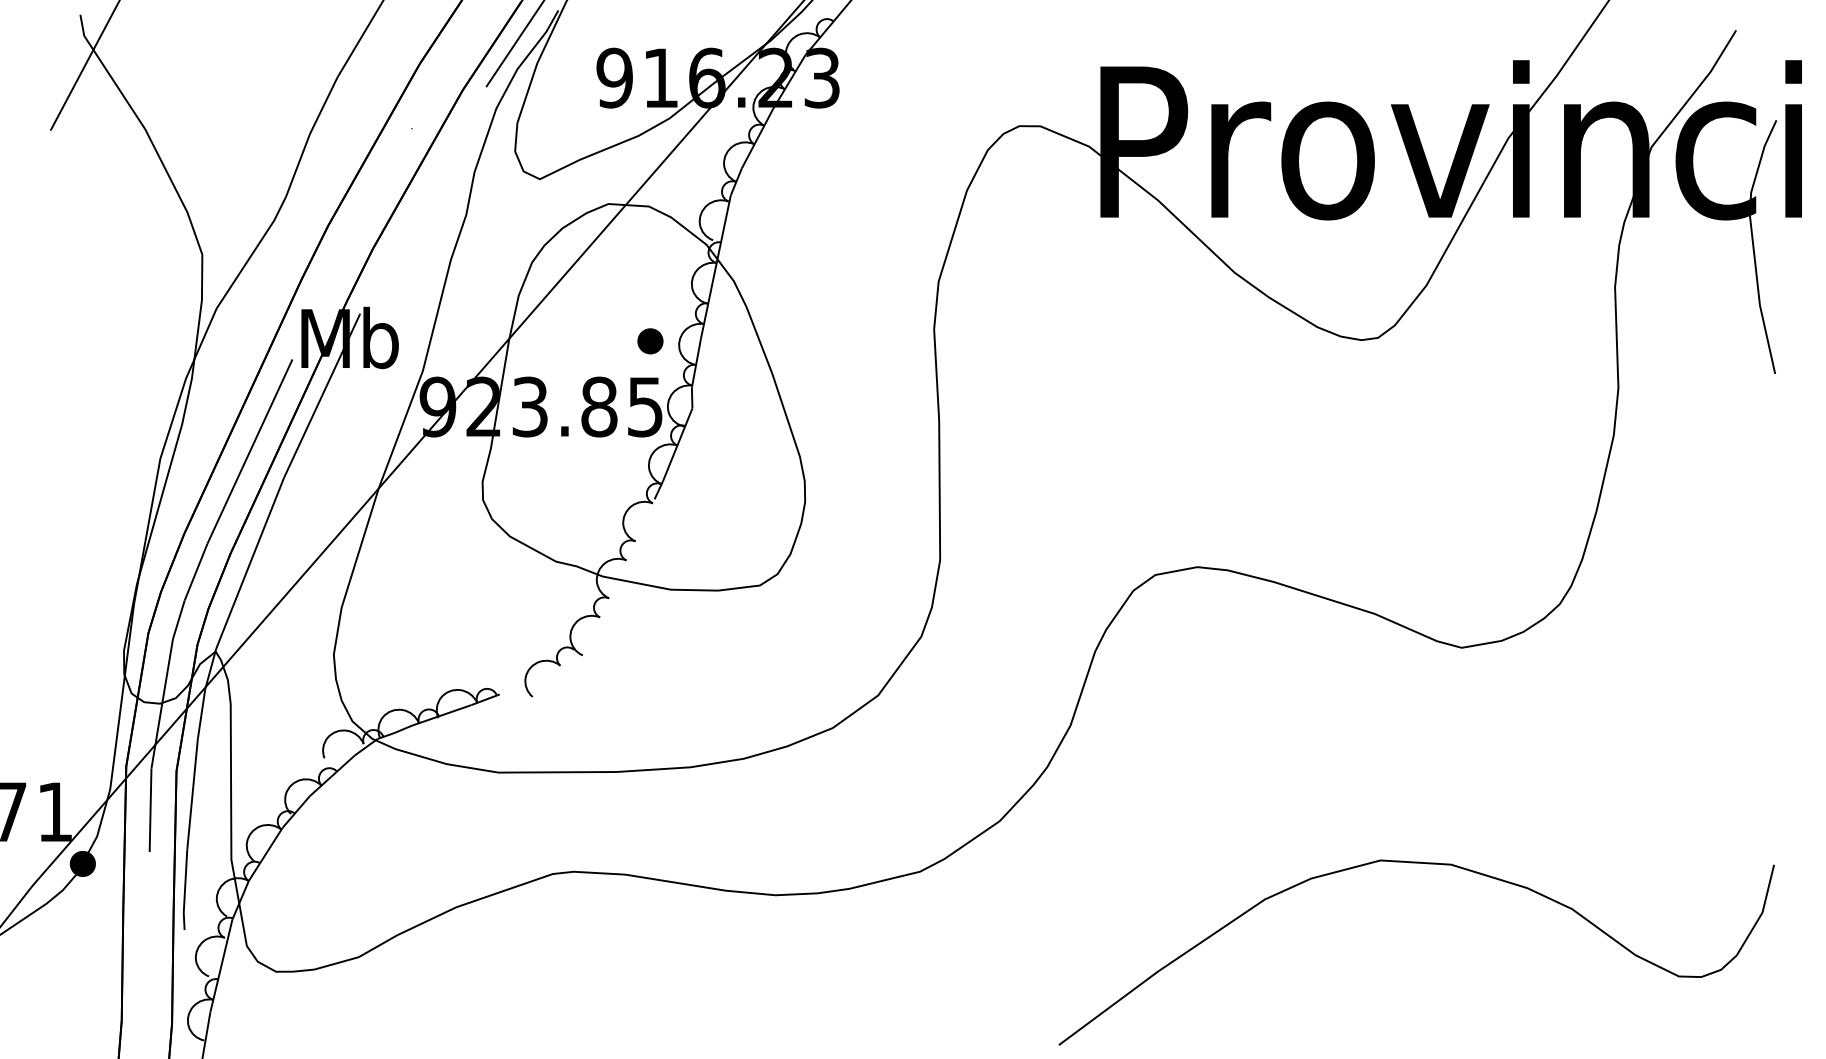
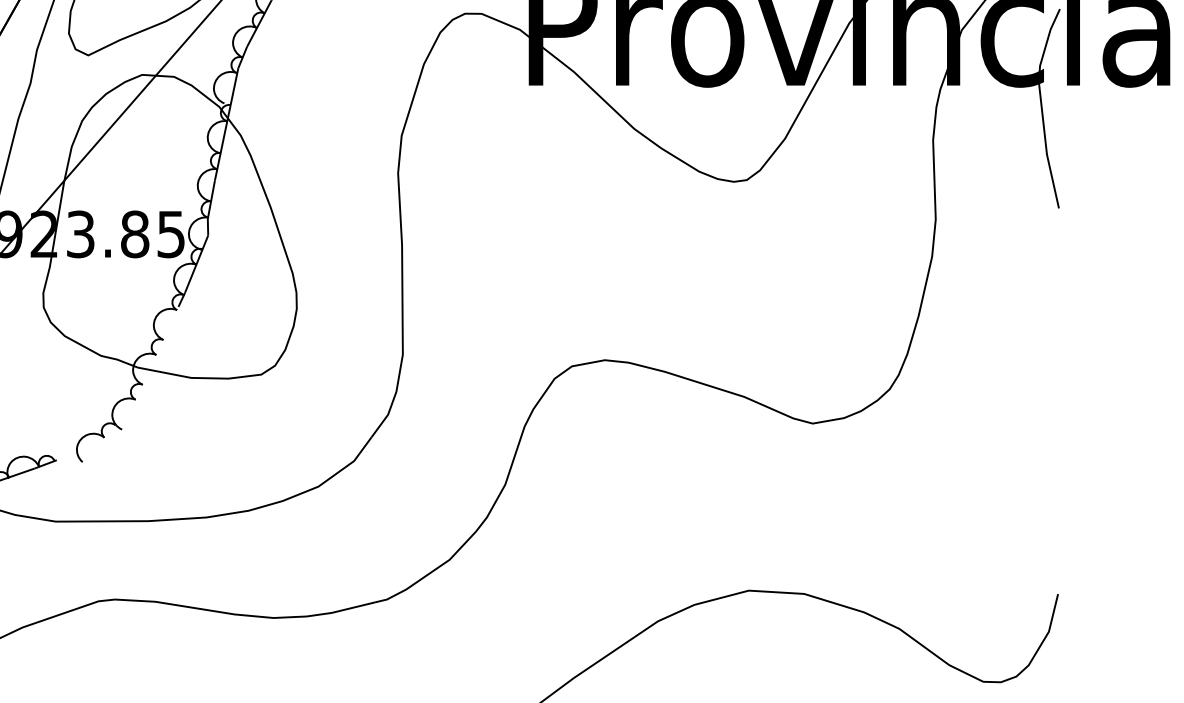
part: (650, 341) -> (175, 182), removed

